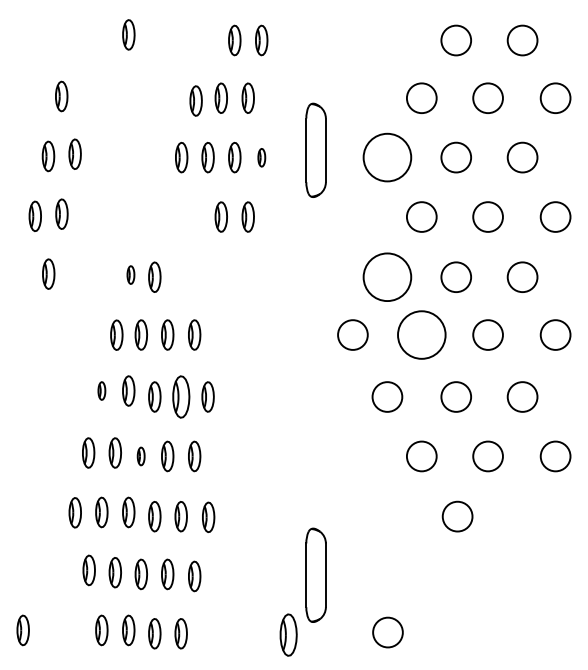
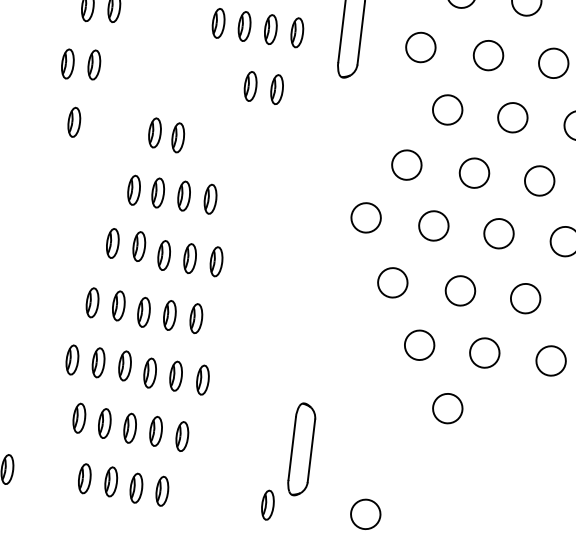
part: (261, 157) -> (297, 32), size x1.67
circle: (387, 157) -> (420, 47), size x0.62
part: (130, 274) -> (154, 132), size x1.67
circle: (387, 277) -> (406, 165), size x0.62
circle: (421, 334) -> (433, 225), size x0.62
part: (101, 390) -> (112, 242), size x1.67
part: (180, 396) -> (189, 258), size x0.71
part: (140, 456) -> (143, 312), size x1.67
part: (288, 634) -> (267, 504), size x0.71

